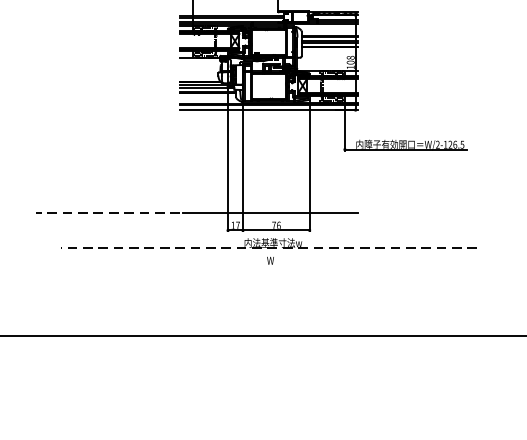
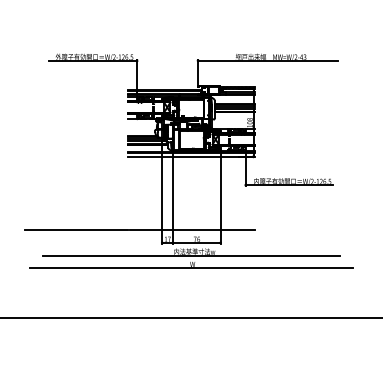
line: (108, 213) -> (76, 230), dashed -> solid
line: (268, 248) -> (191, 255), dashed -> solid
line: (268, 266) -> (191, 268), added

